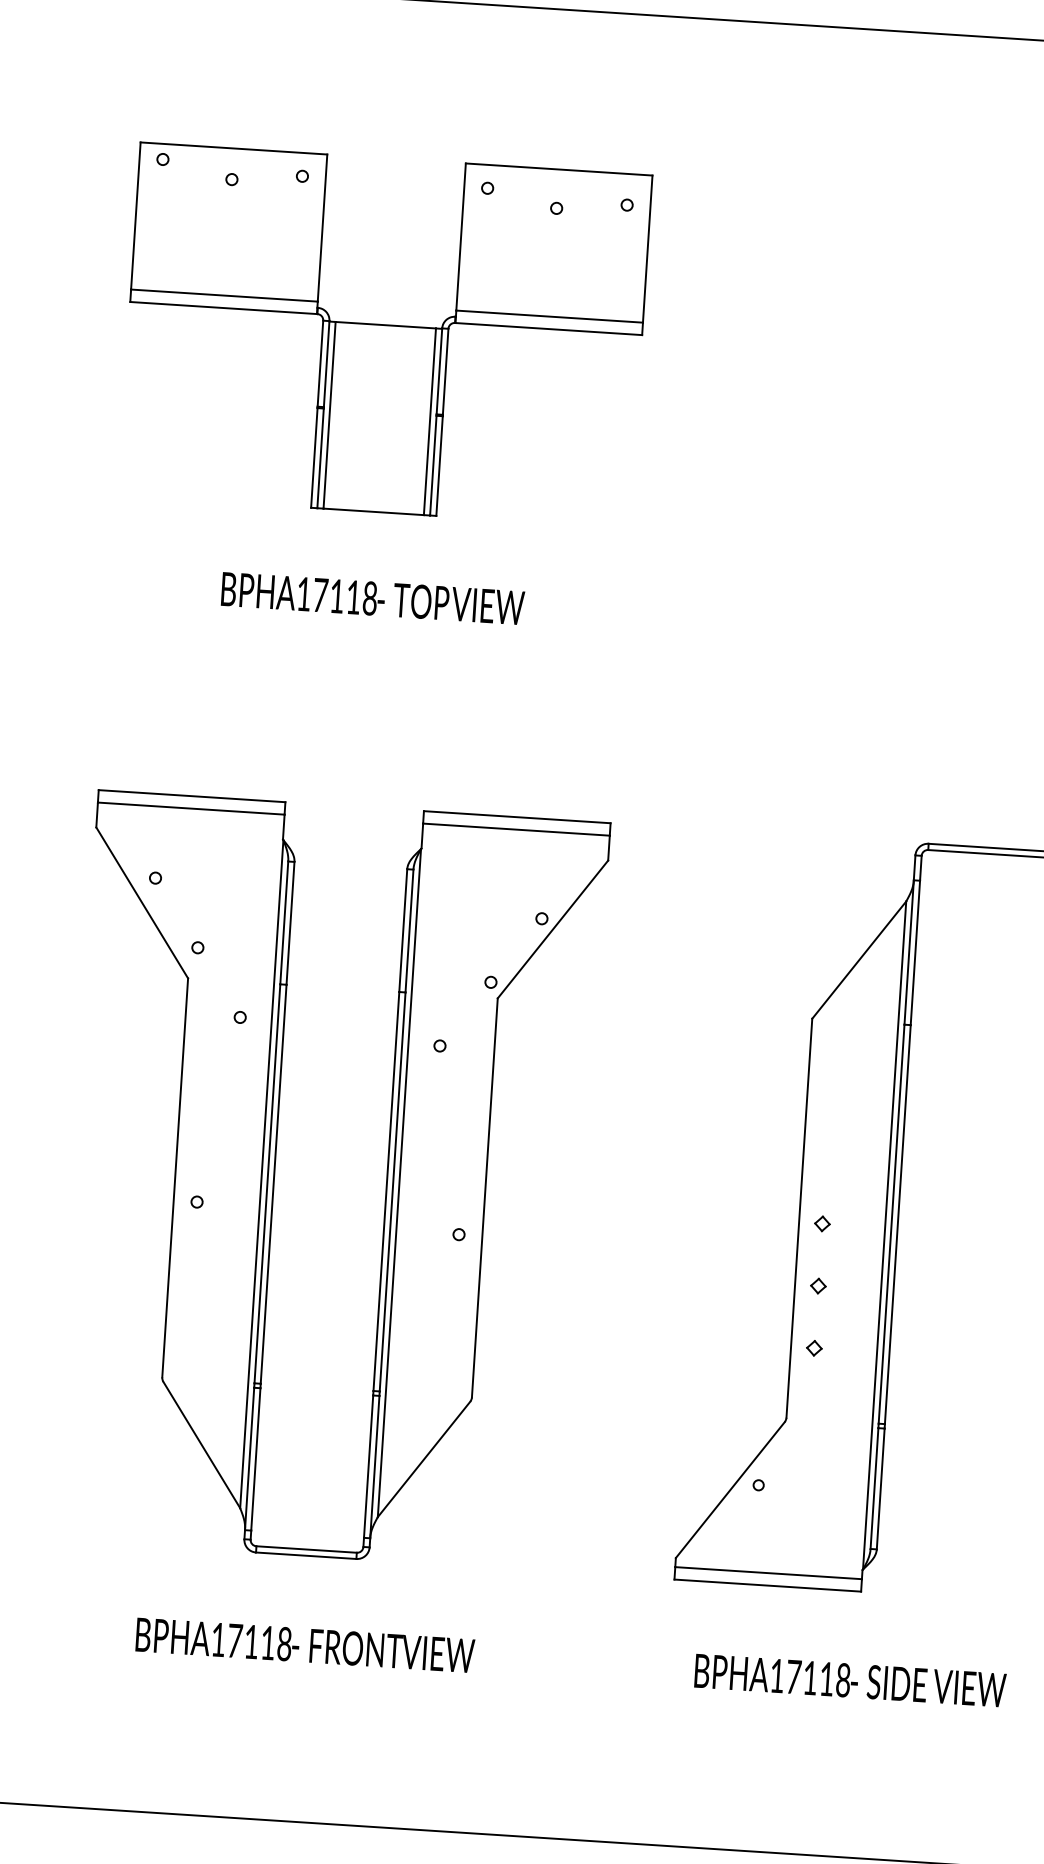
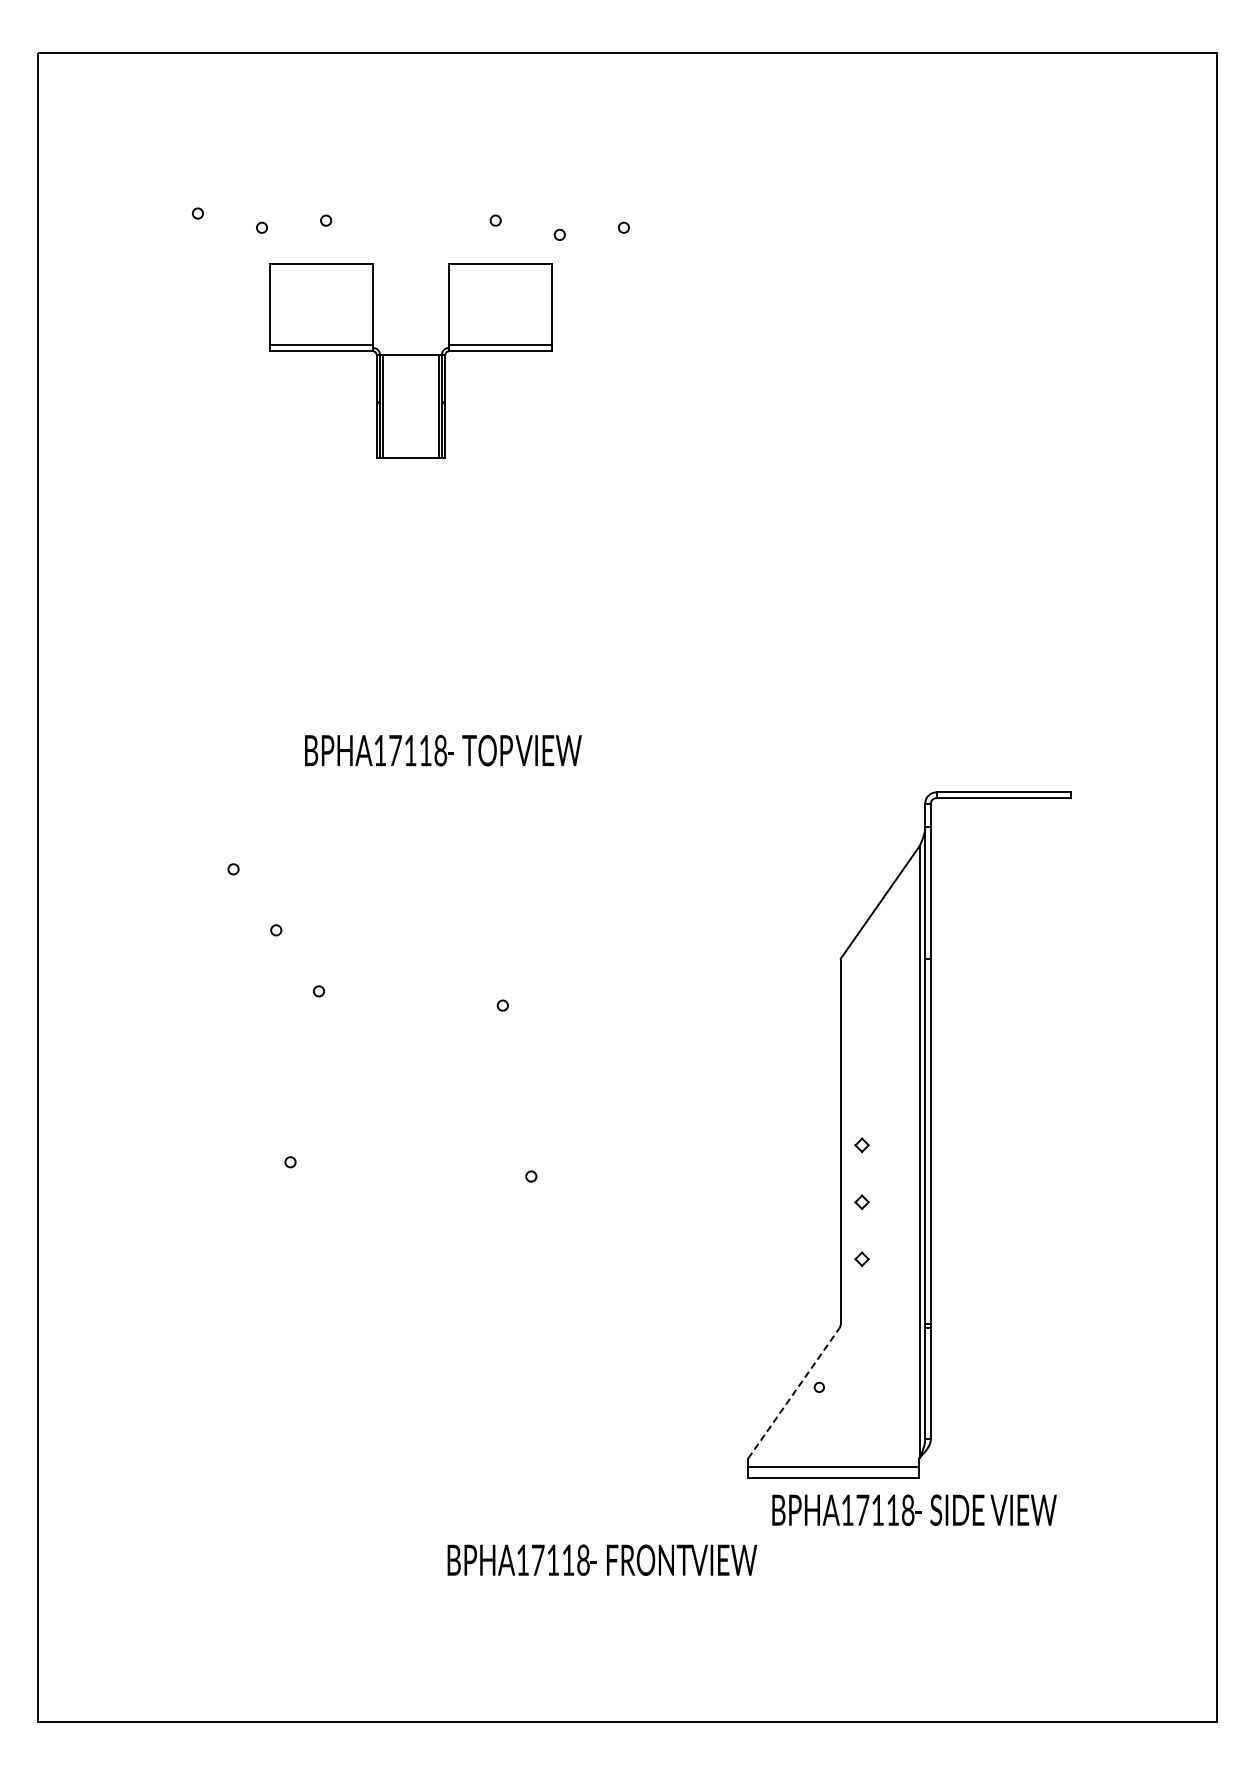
part: (384, 334) -> (410, 360), size x0.6
text: (373, 598) -> (443, 750), moved
part: (274, 1177) -> (359, 1135), removed
line: (729, 1490) -> (793, 1393), solid -> dashed
text: (305, 1644) -> (602, 1559), moved
text: (850, 1679) -> (914, 1509), moved

